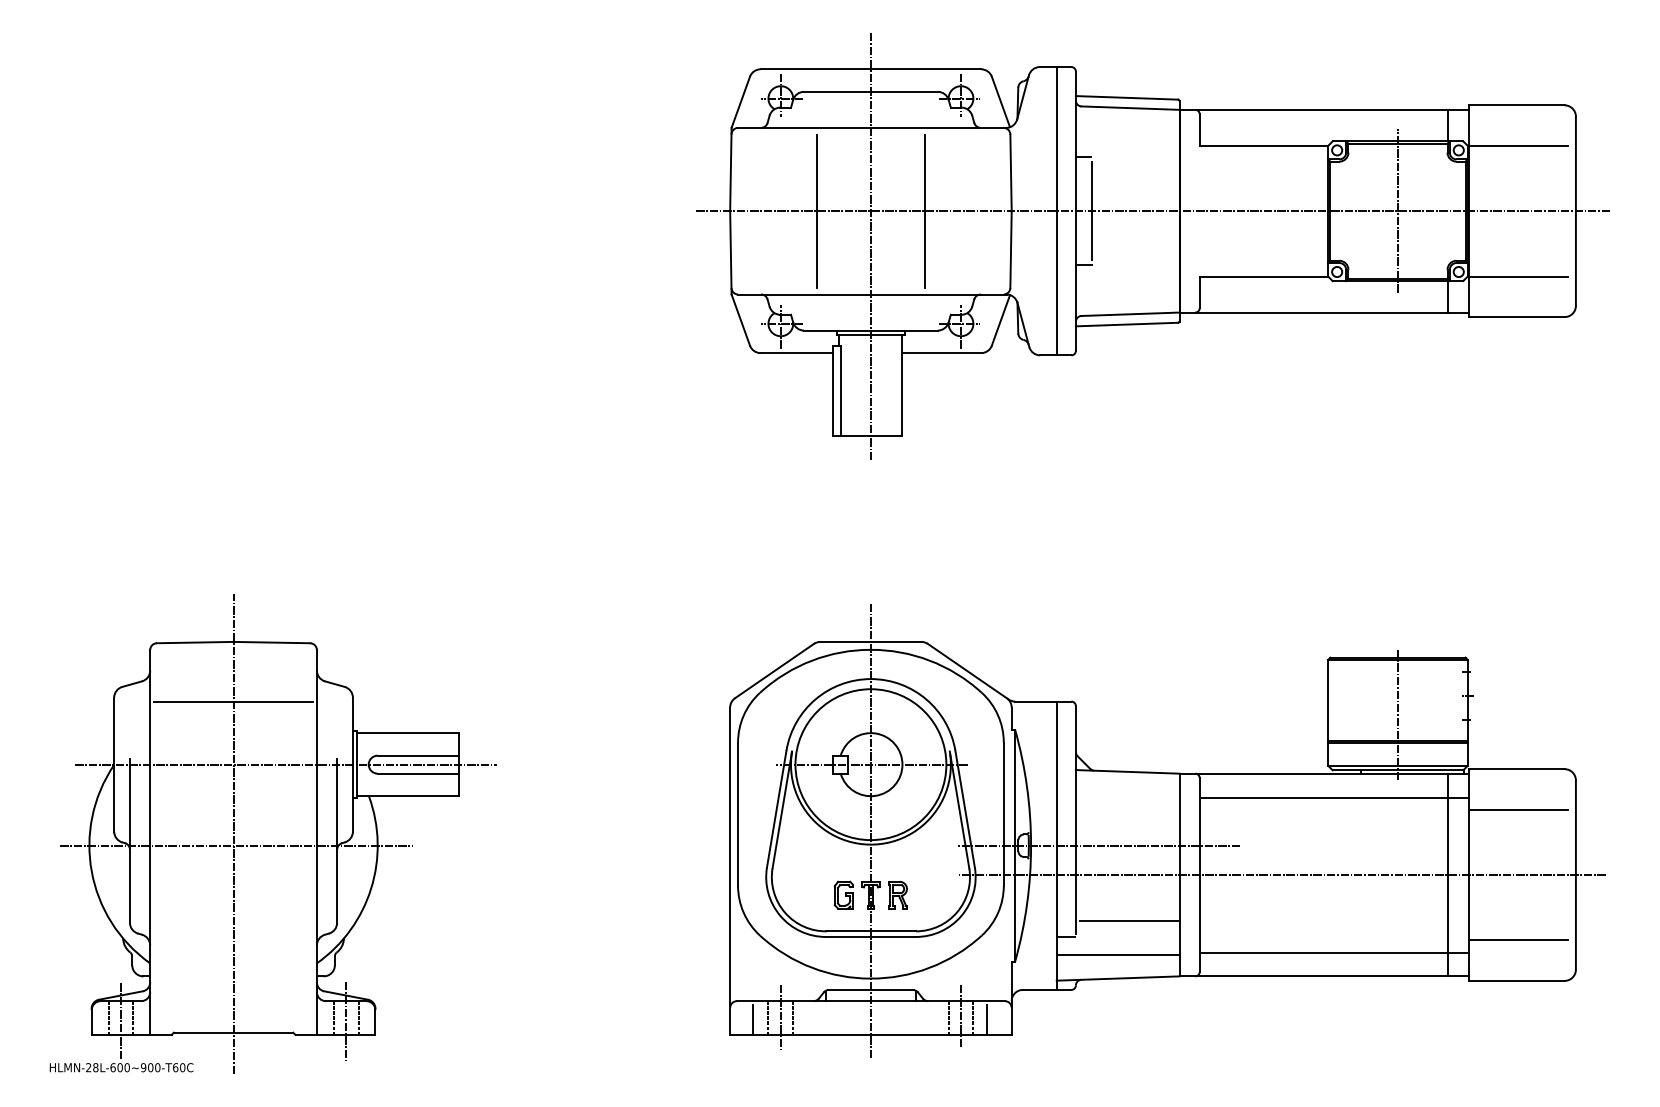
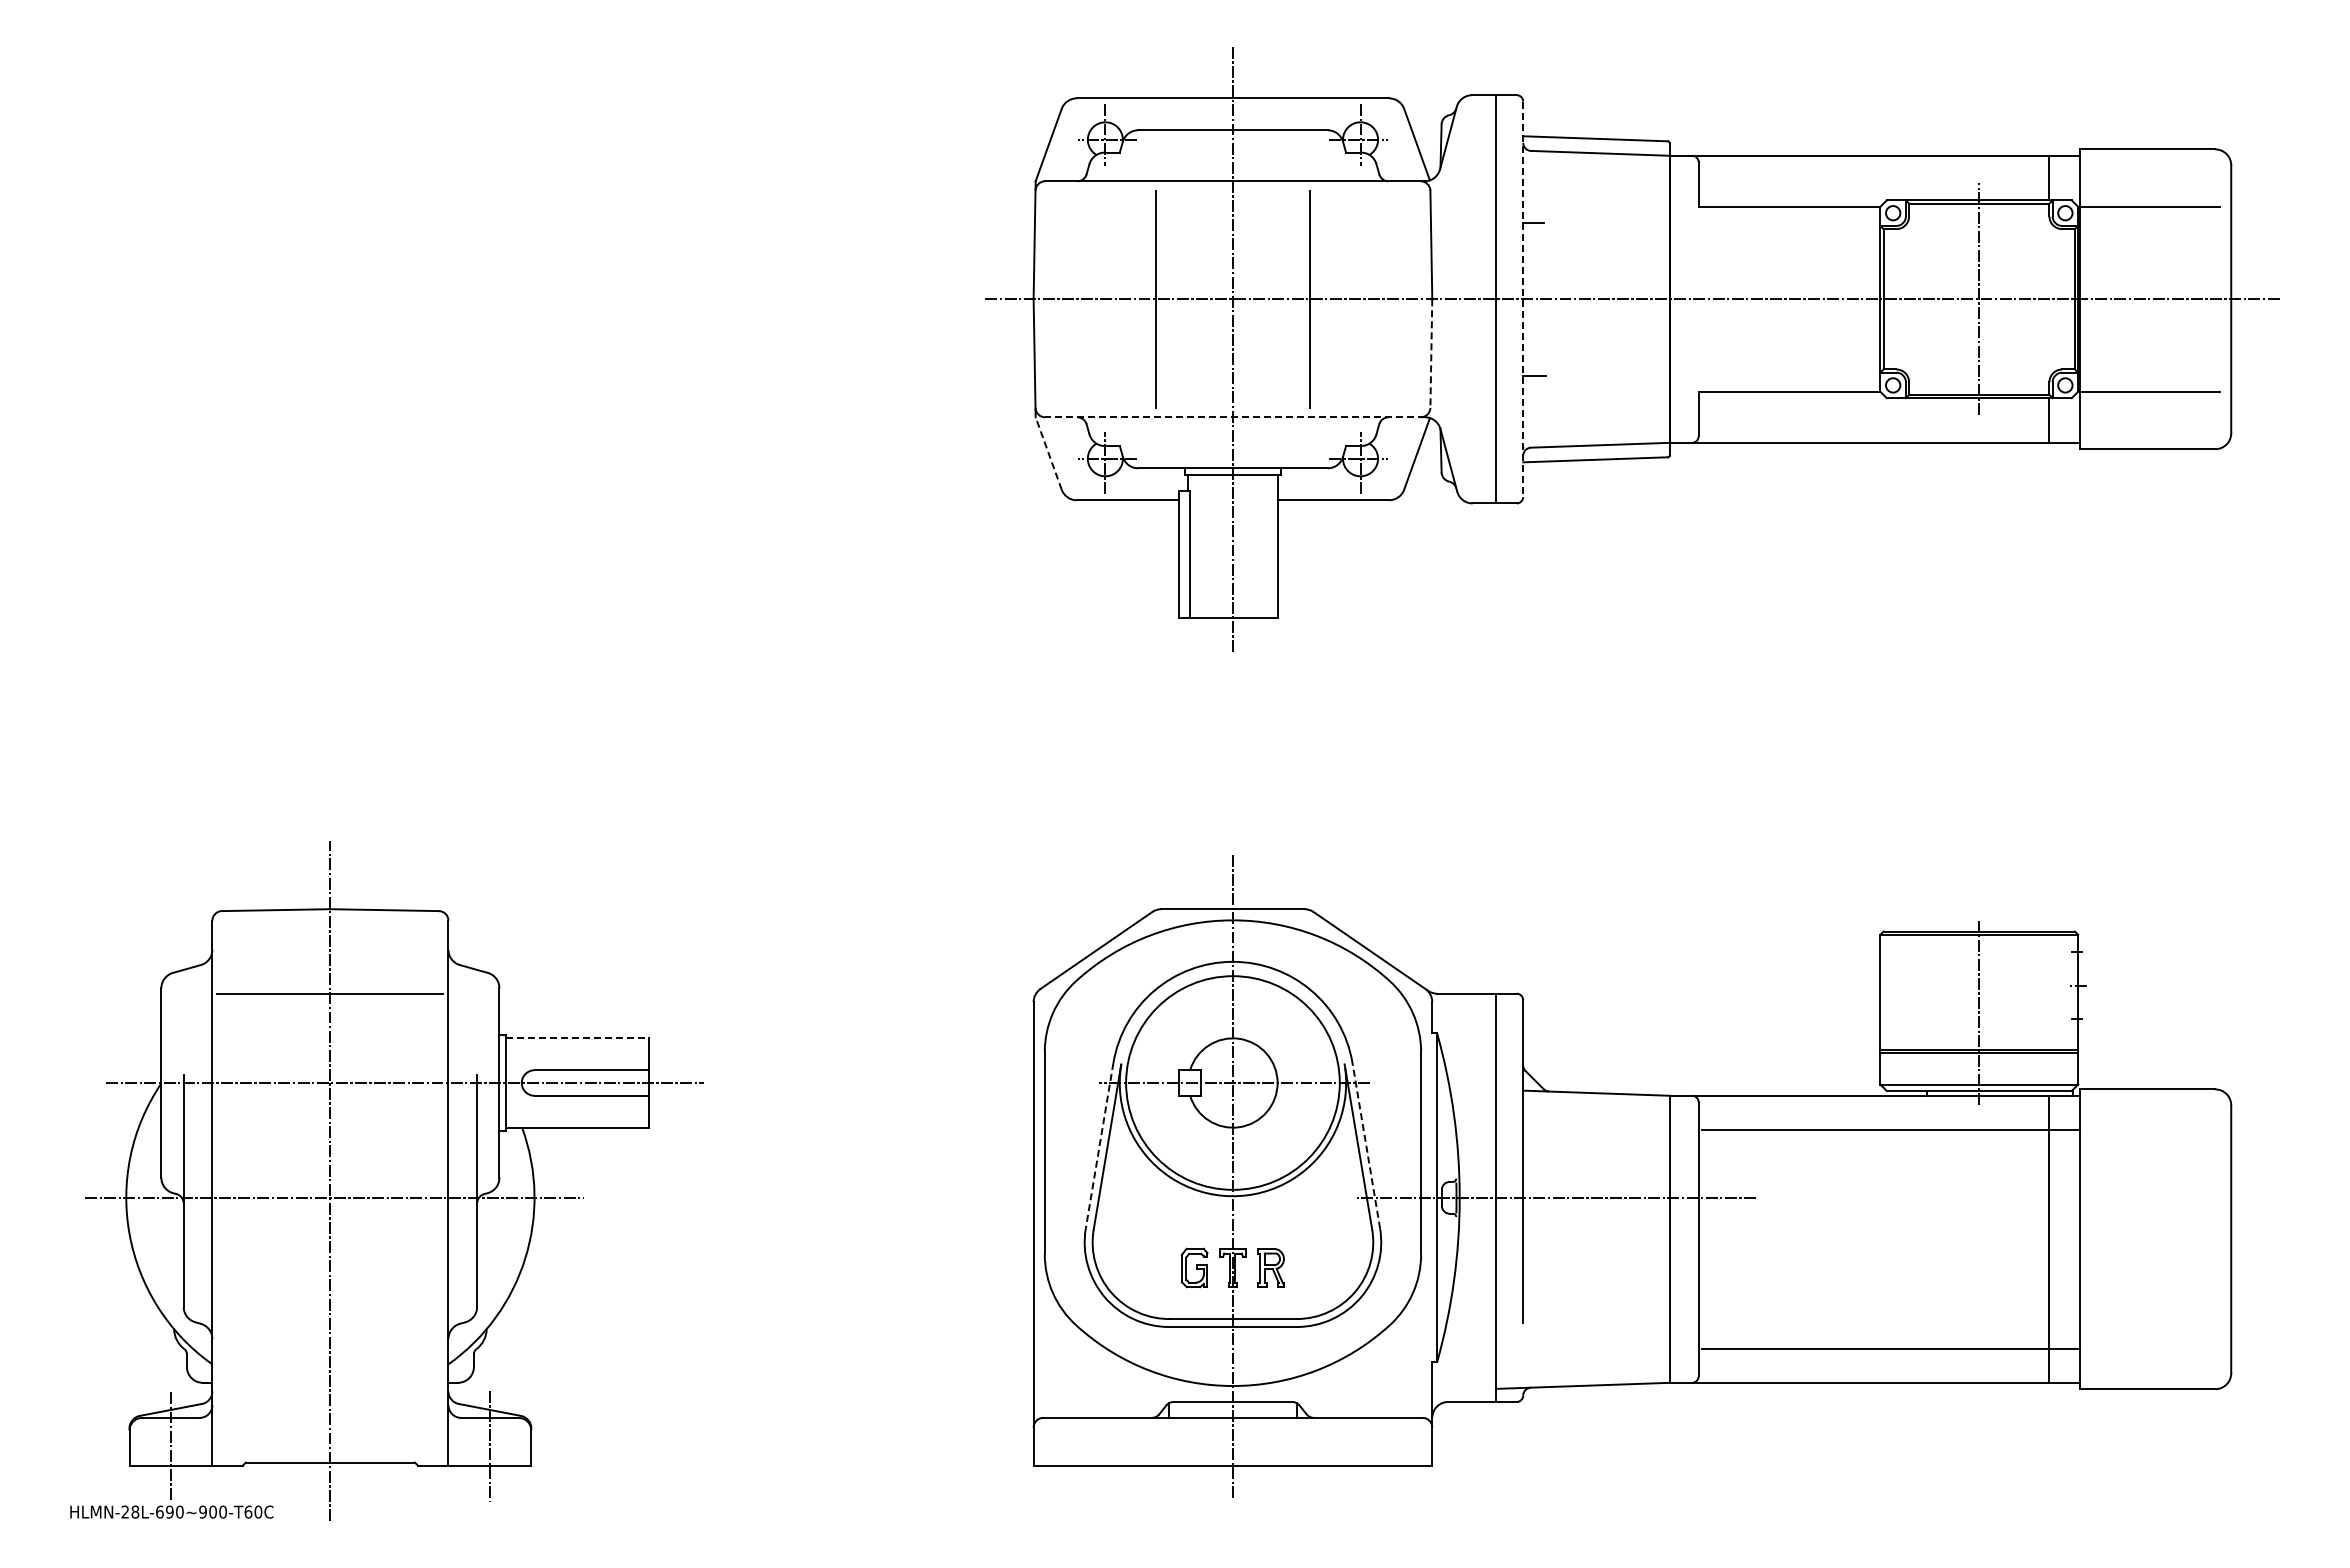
line: (1091, 210) -> (1545, 298), removed
line: (1076, 211) -> (1523, 299), solid -> dashed
line: (1011, 250) -> (1431, 354), solid -> dashed
line: (872, 294) -> (1235, 417), solid -> dashed
line: (740, 320) -> (1048, 453), solid -> dashed
line: (408, 733) -> (577, 1038), solid -> dashed
line: (776, 808) -> (1099, 1145), solid -> dashed
line: (965, 808) -> (1366, 1145), solid -> dashed
line: (1518, 809) -> (2149, 1146), removed
line: (1281, 875) -> (1814, 1239), removed
line: (1129, 921) -> (1599, 1304), removed
line: (1065, 937) -> (1508, 1327), removed
line: (1518, 940) -> (2149, 1331), removed
line: (1117, 954) -> (1582, 1352), removed
line: (961, 1015) -> (1360, 1438), removed
line: (108, 1017) -> (153, 1441), removed
line: (133, 1017) -> (188, 1441), removed
line: (333, 1017) -> (472, 1441), removed
line: (358, 1017) -> (507, 1441), removed
line: (768, 1017) -> (1087, 1441), removed
line: (780, 1017) -> (1105, 1440), removed
line: (792, 1017) -> (1122, 1441), removed
line: (948, 1017) -> (1343, 1441), removed
line: (973, 1017) -> (1378, 1441), removed
line: (752, 1019) -> (1065, 1443), removed
line: (987, 1019) -> (1397, 1443), removed
text: (119, 1067) -> (169, 1511), HLMN-28L-600~900-T60C -> HLMN-28L-690~900-T60C

